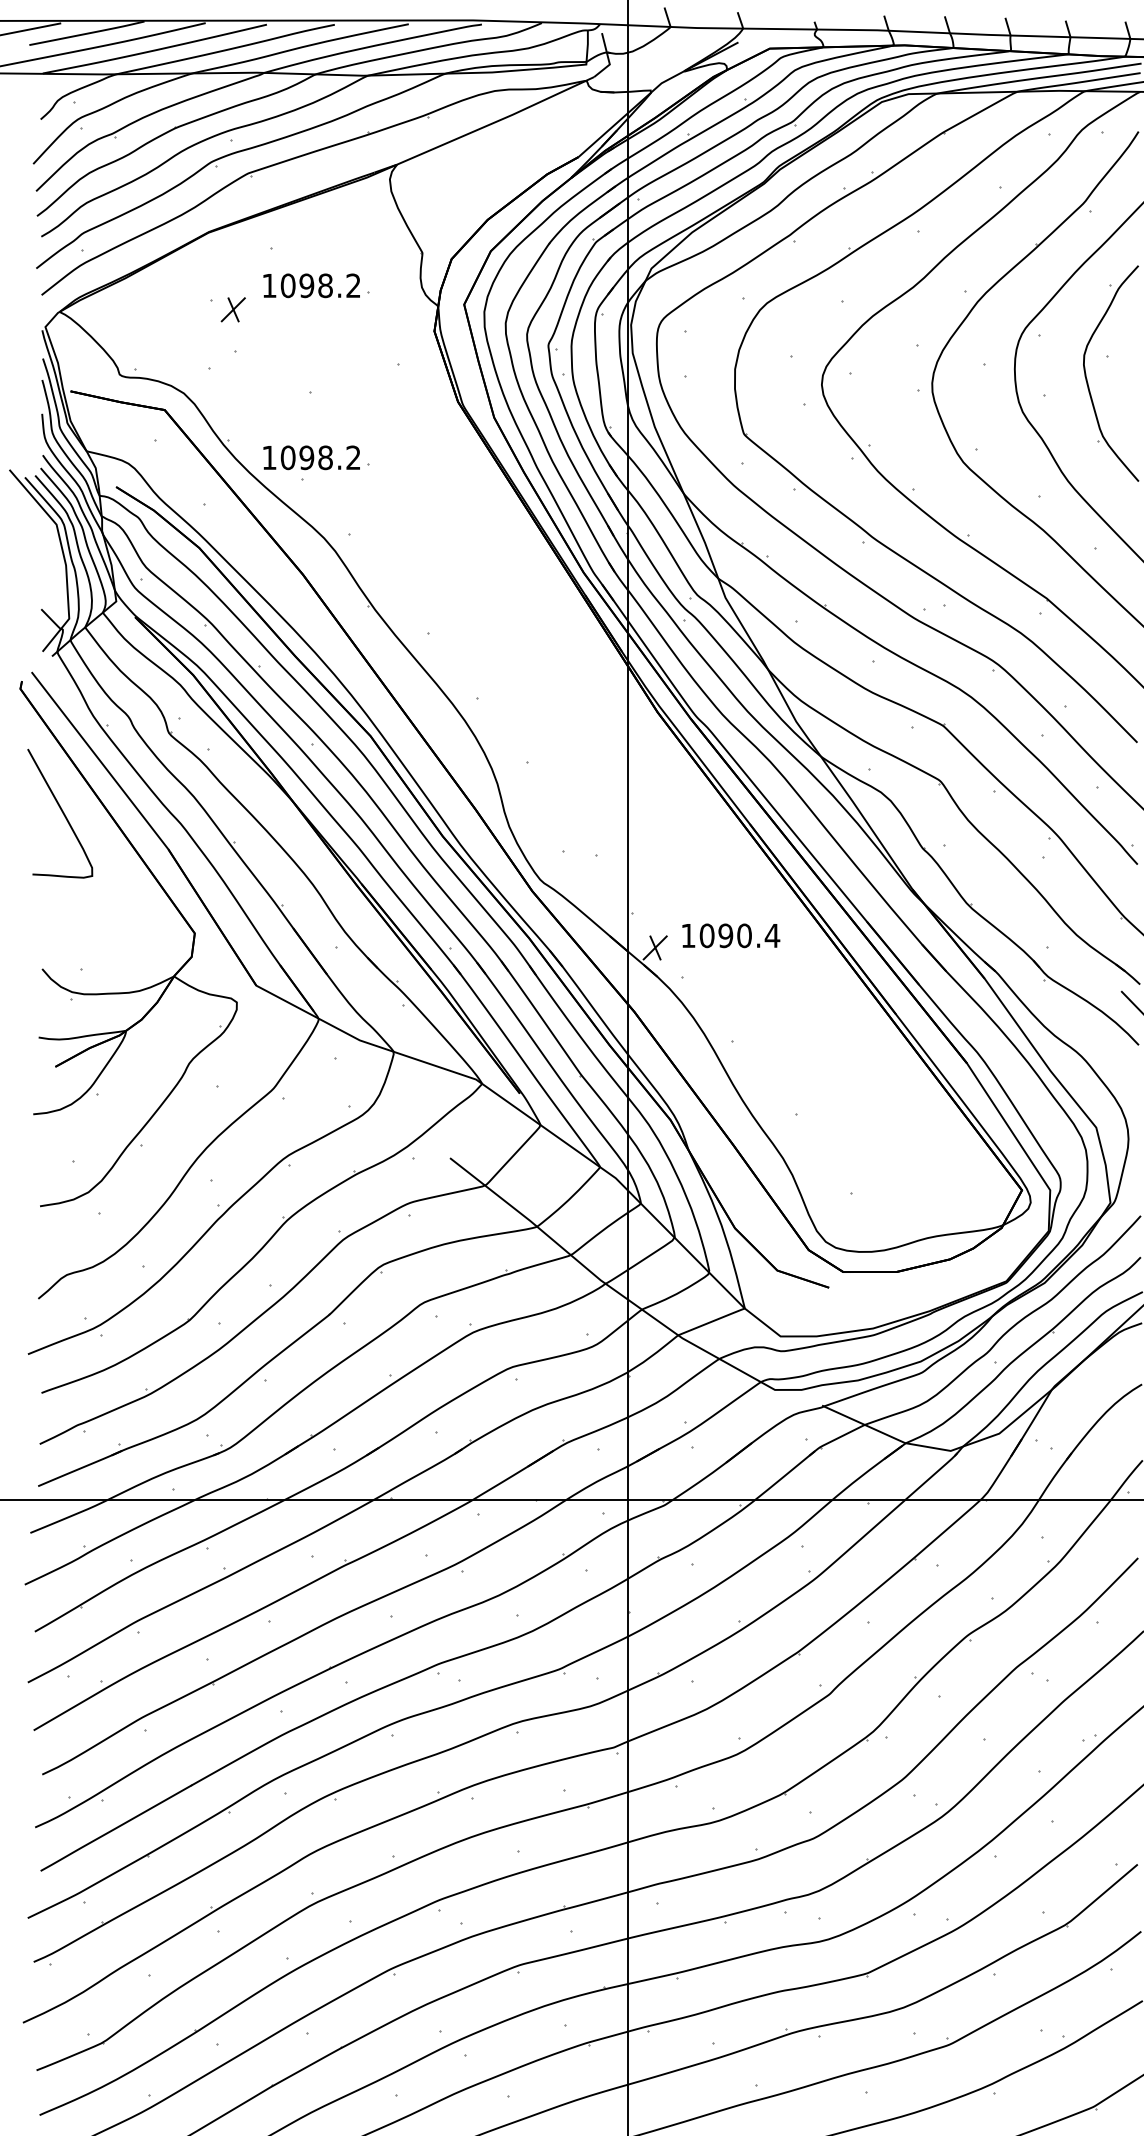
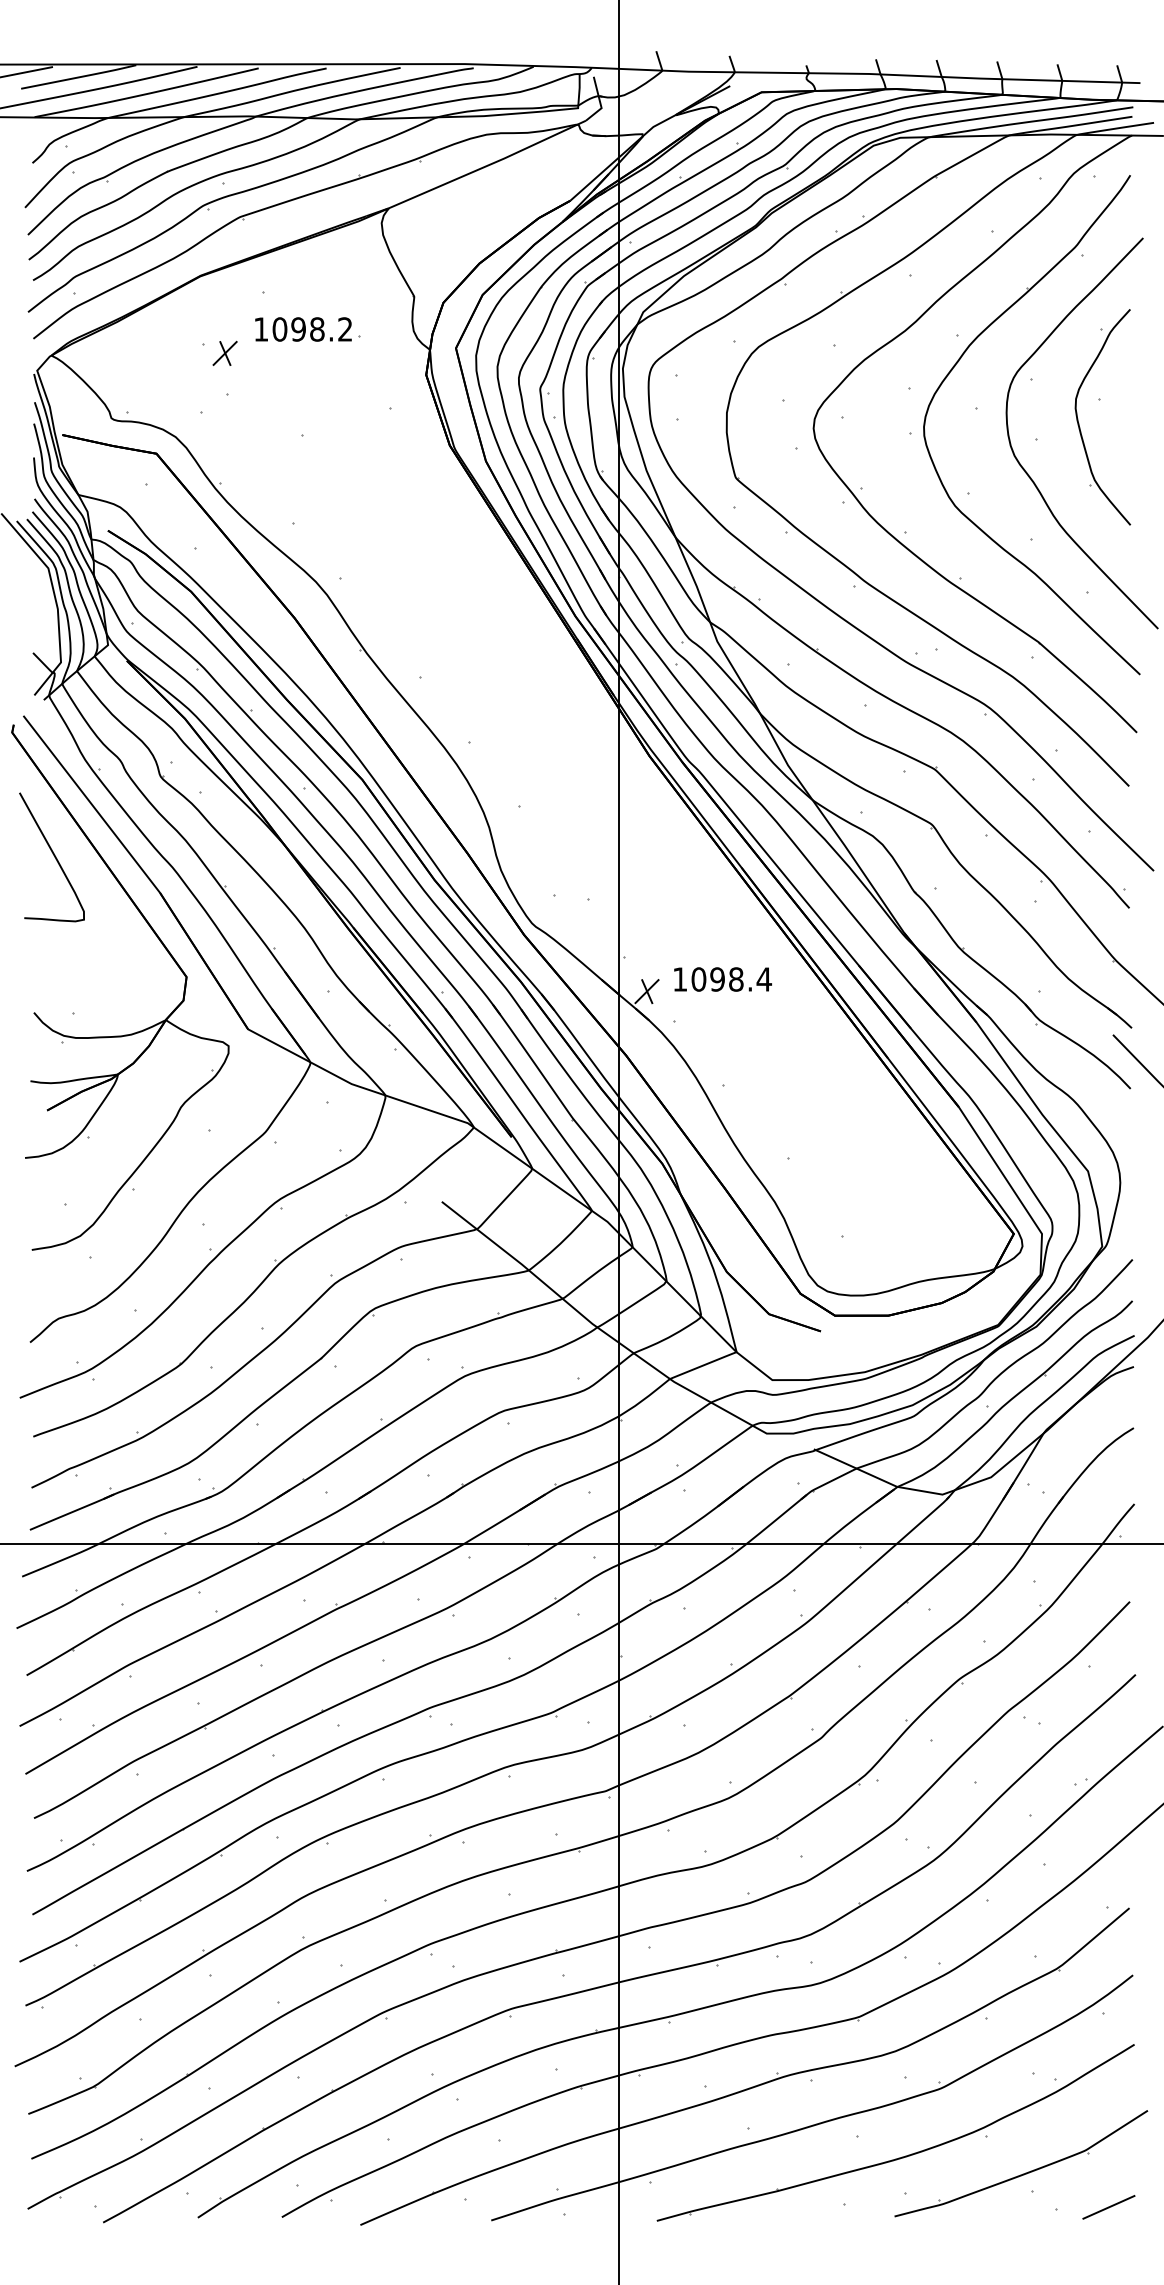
part: (315, 457) -> (307, 501), removed
text: (744, 935) -> (736, 979), 1090.4 -> 1098.4

